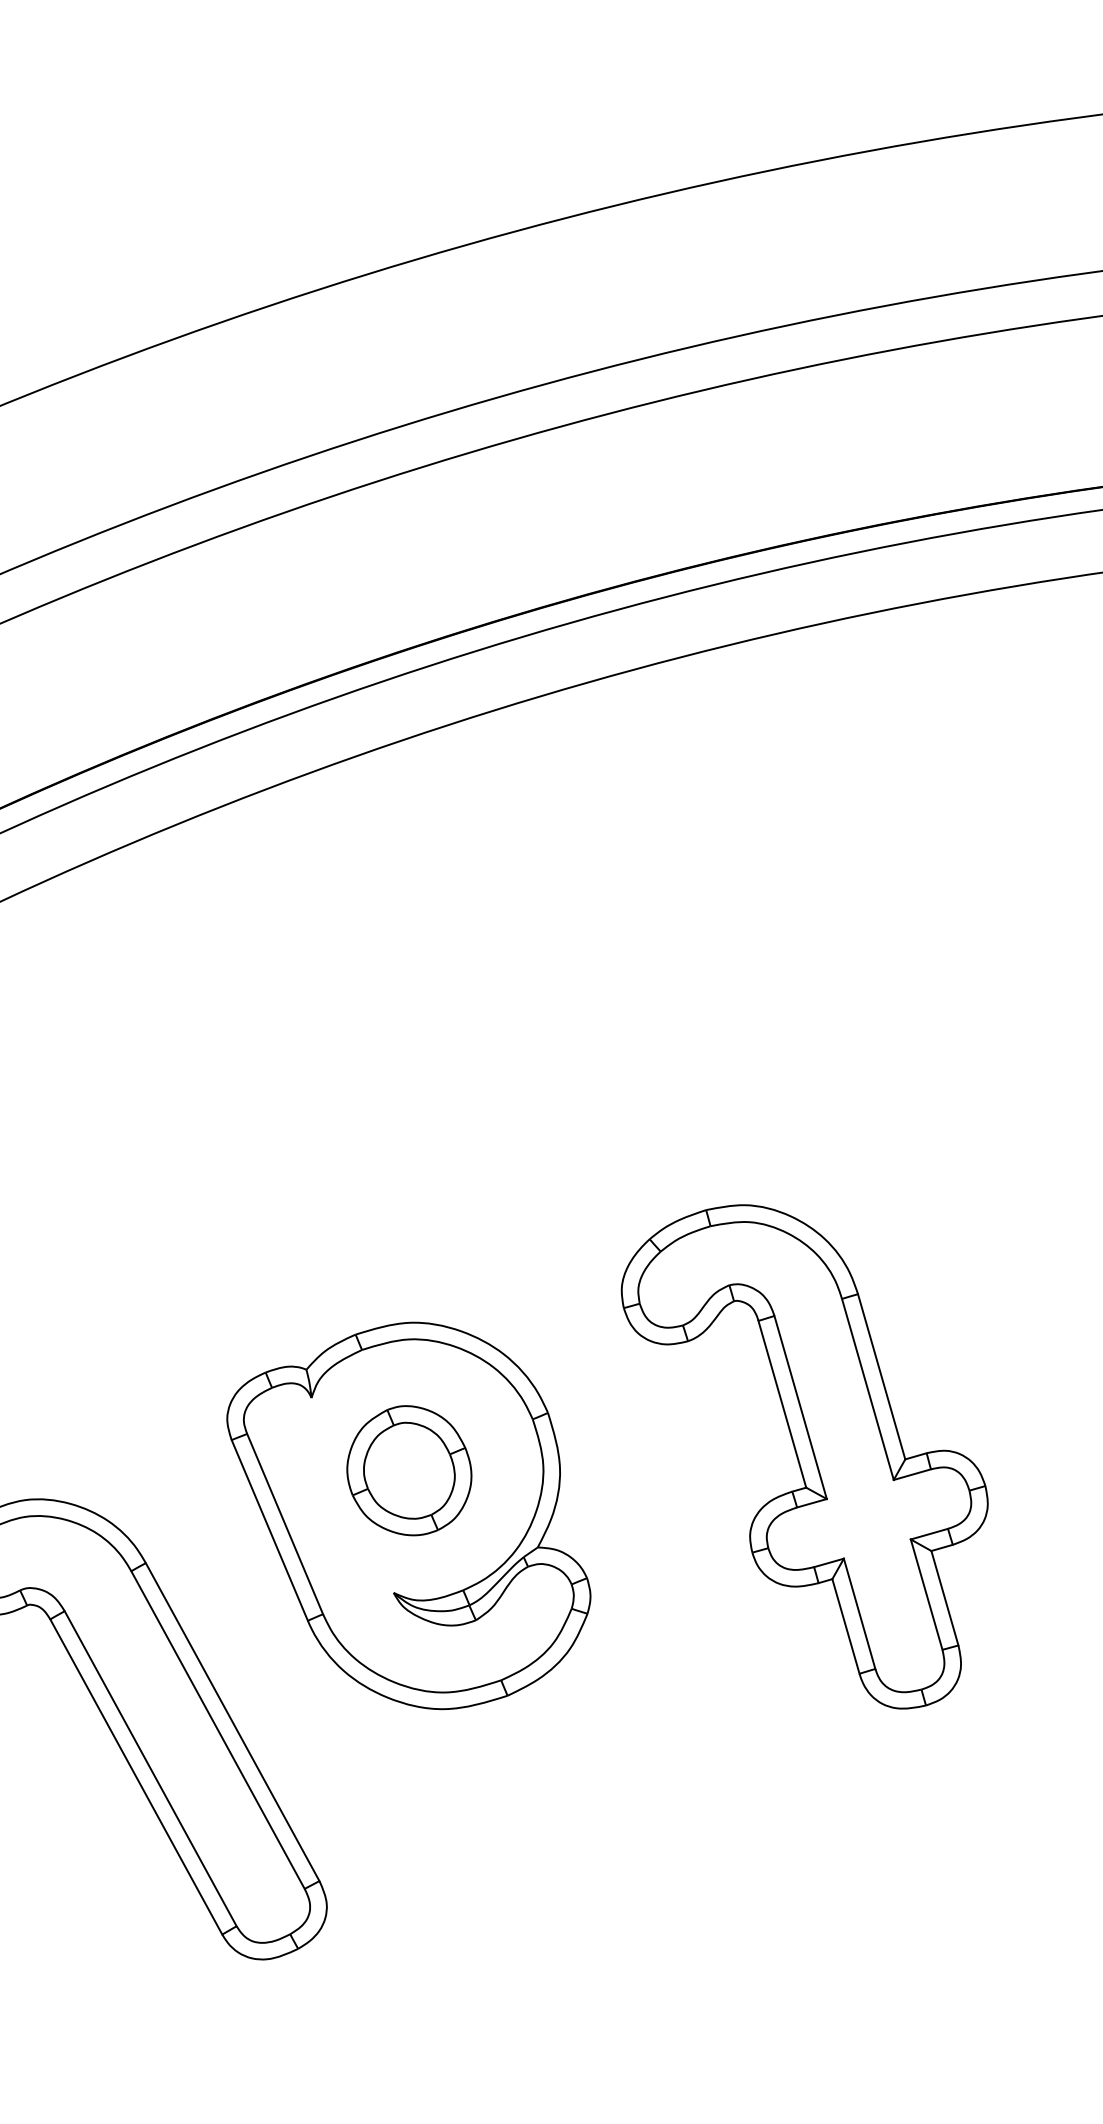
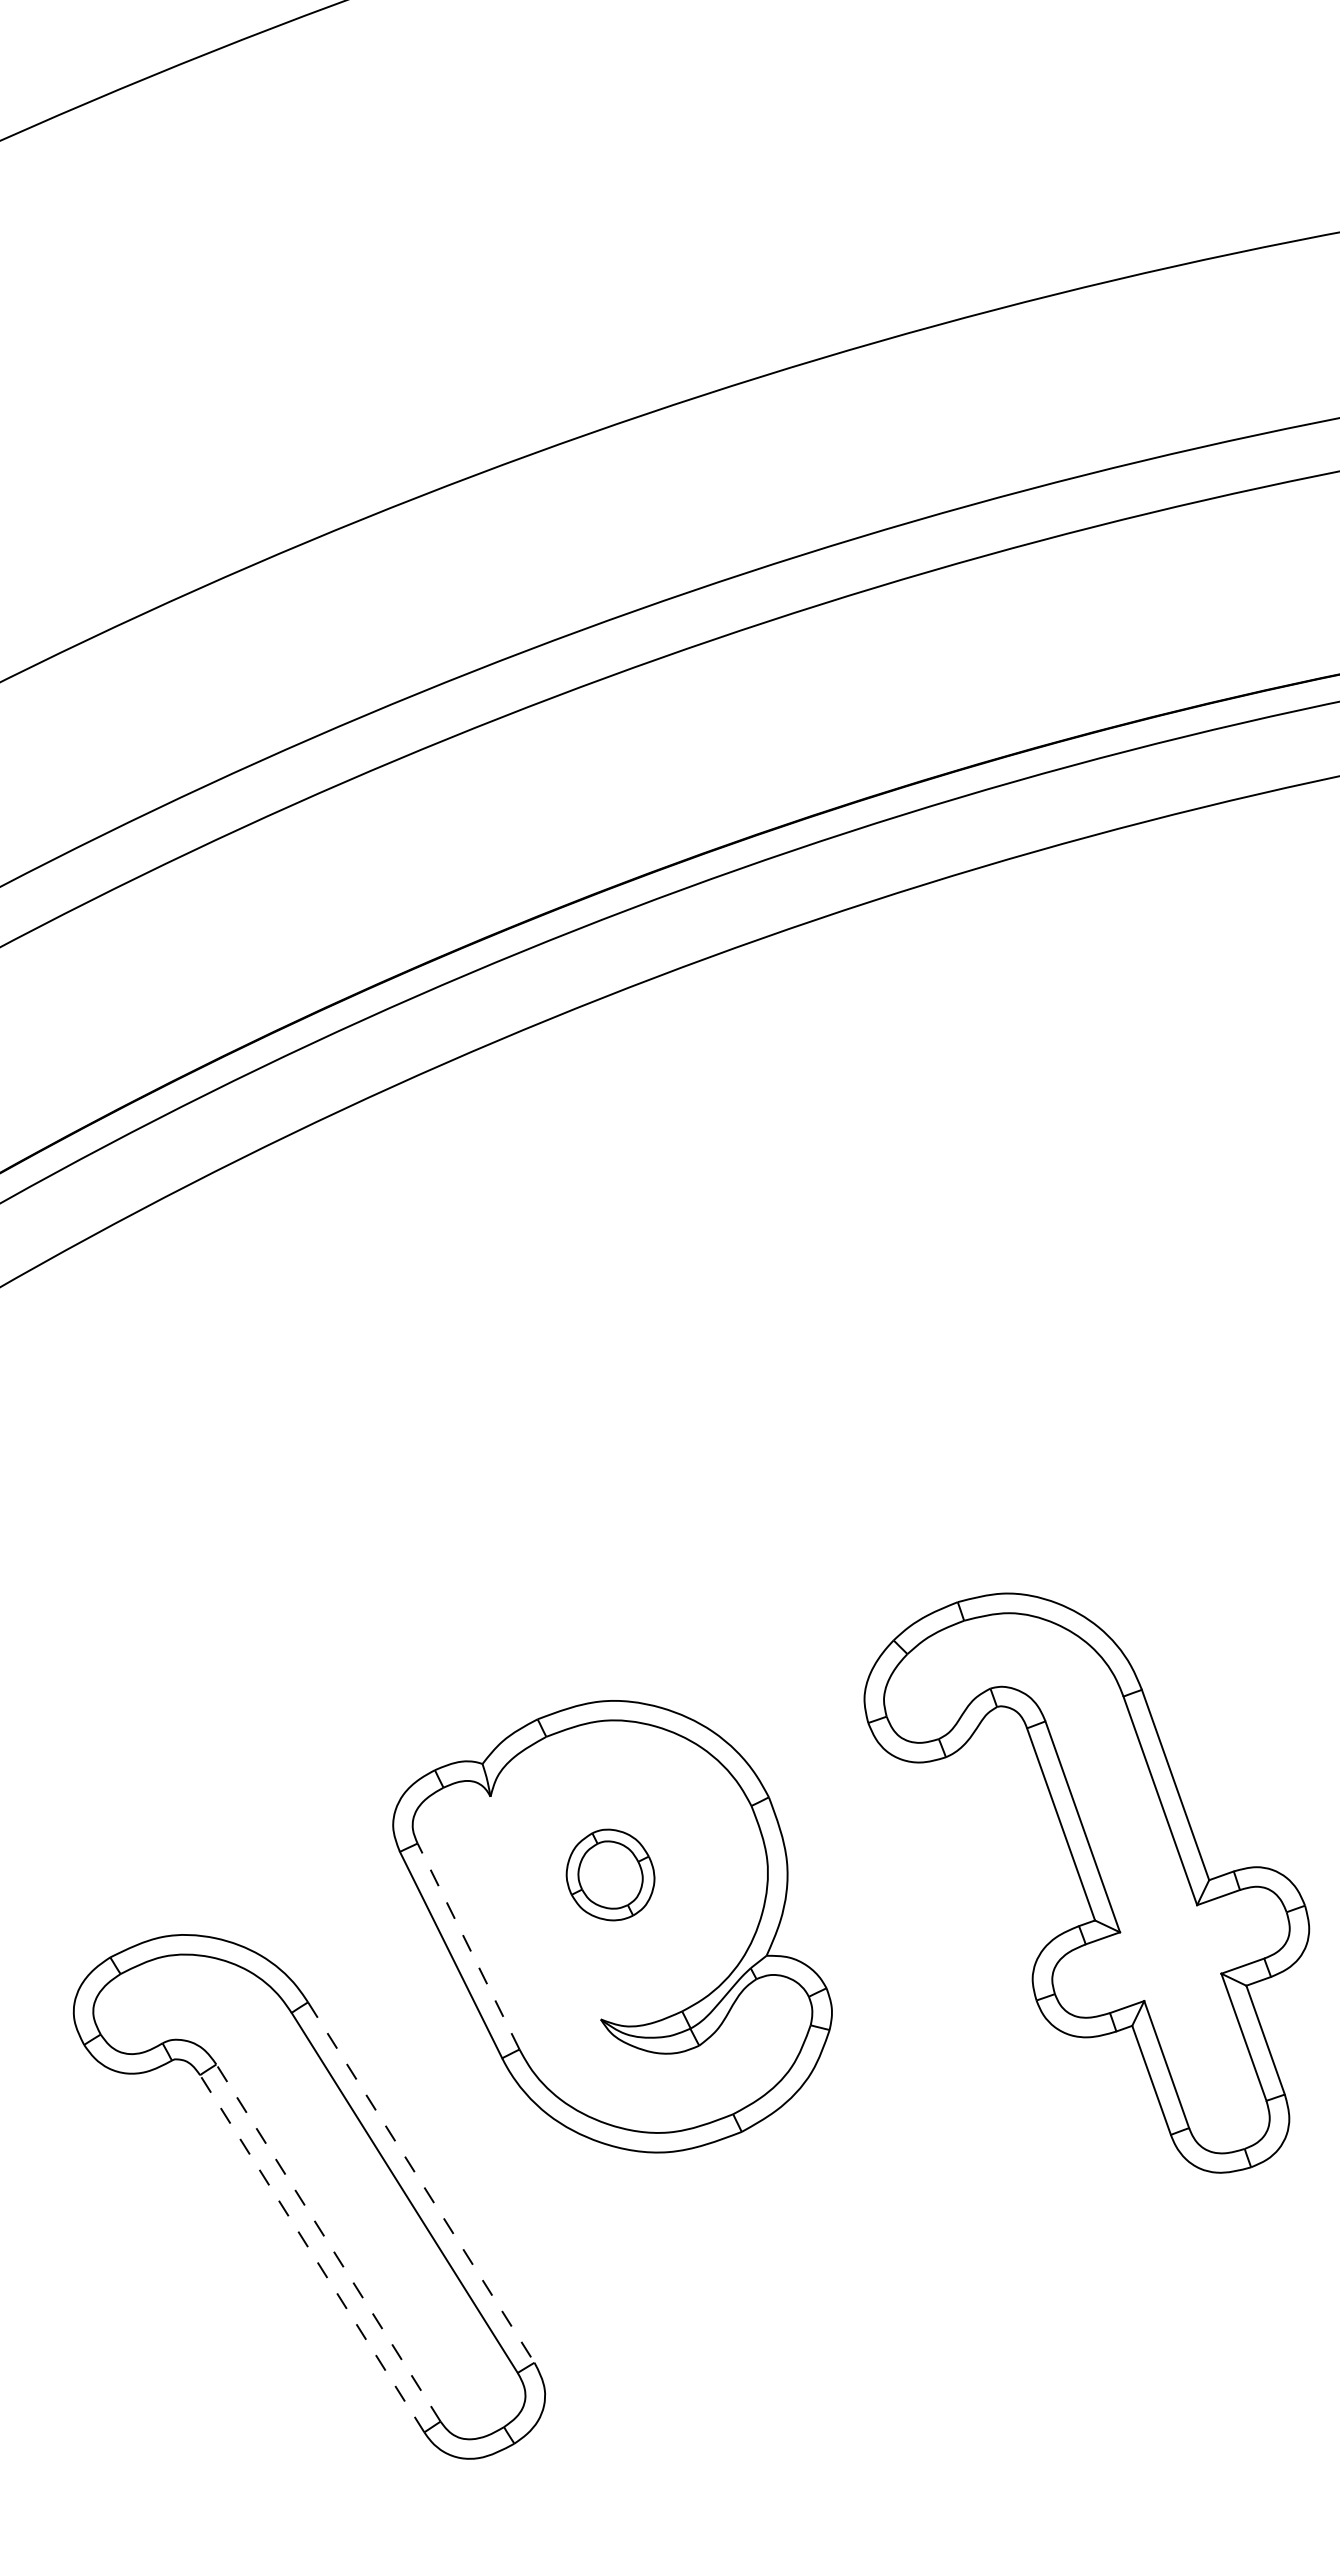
part: (800, 1454) -> (1086, 1882), moved
part: (409, 1470) -> (610, 1874), size x0.6
line: (285, 1524) -> (468, 1946), solid -> dashed
line: (232, 1722) -> (421, 2182), solid -> dashed
line: (150, 1769) -> (328, 2243), solid -> dashed
line: (136, 1776) -> (312, 2253), solid -> dashed

